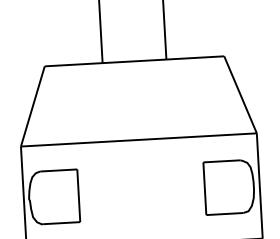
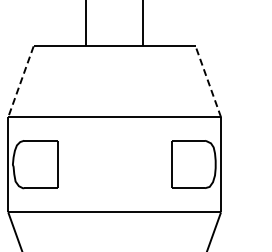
line: (240, 94) -> (208, 81), solid -> dashed
line: (32, 106) -> (20, 81), solid -> dashed

